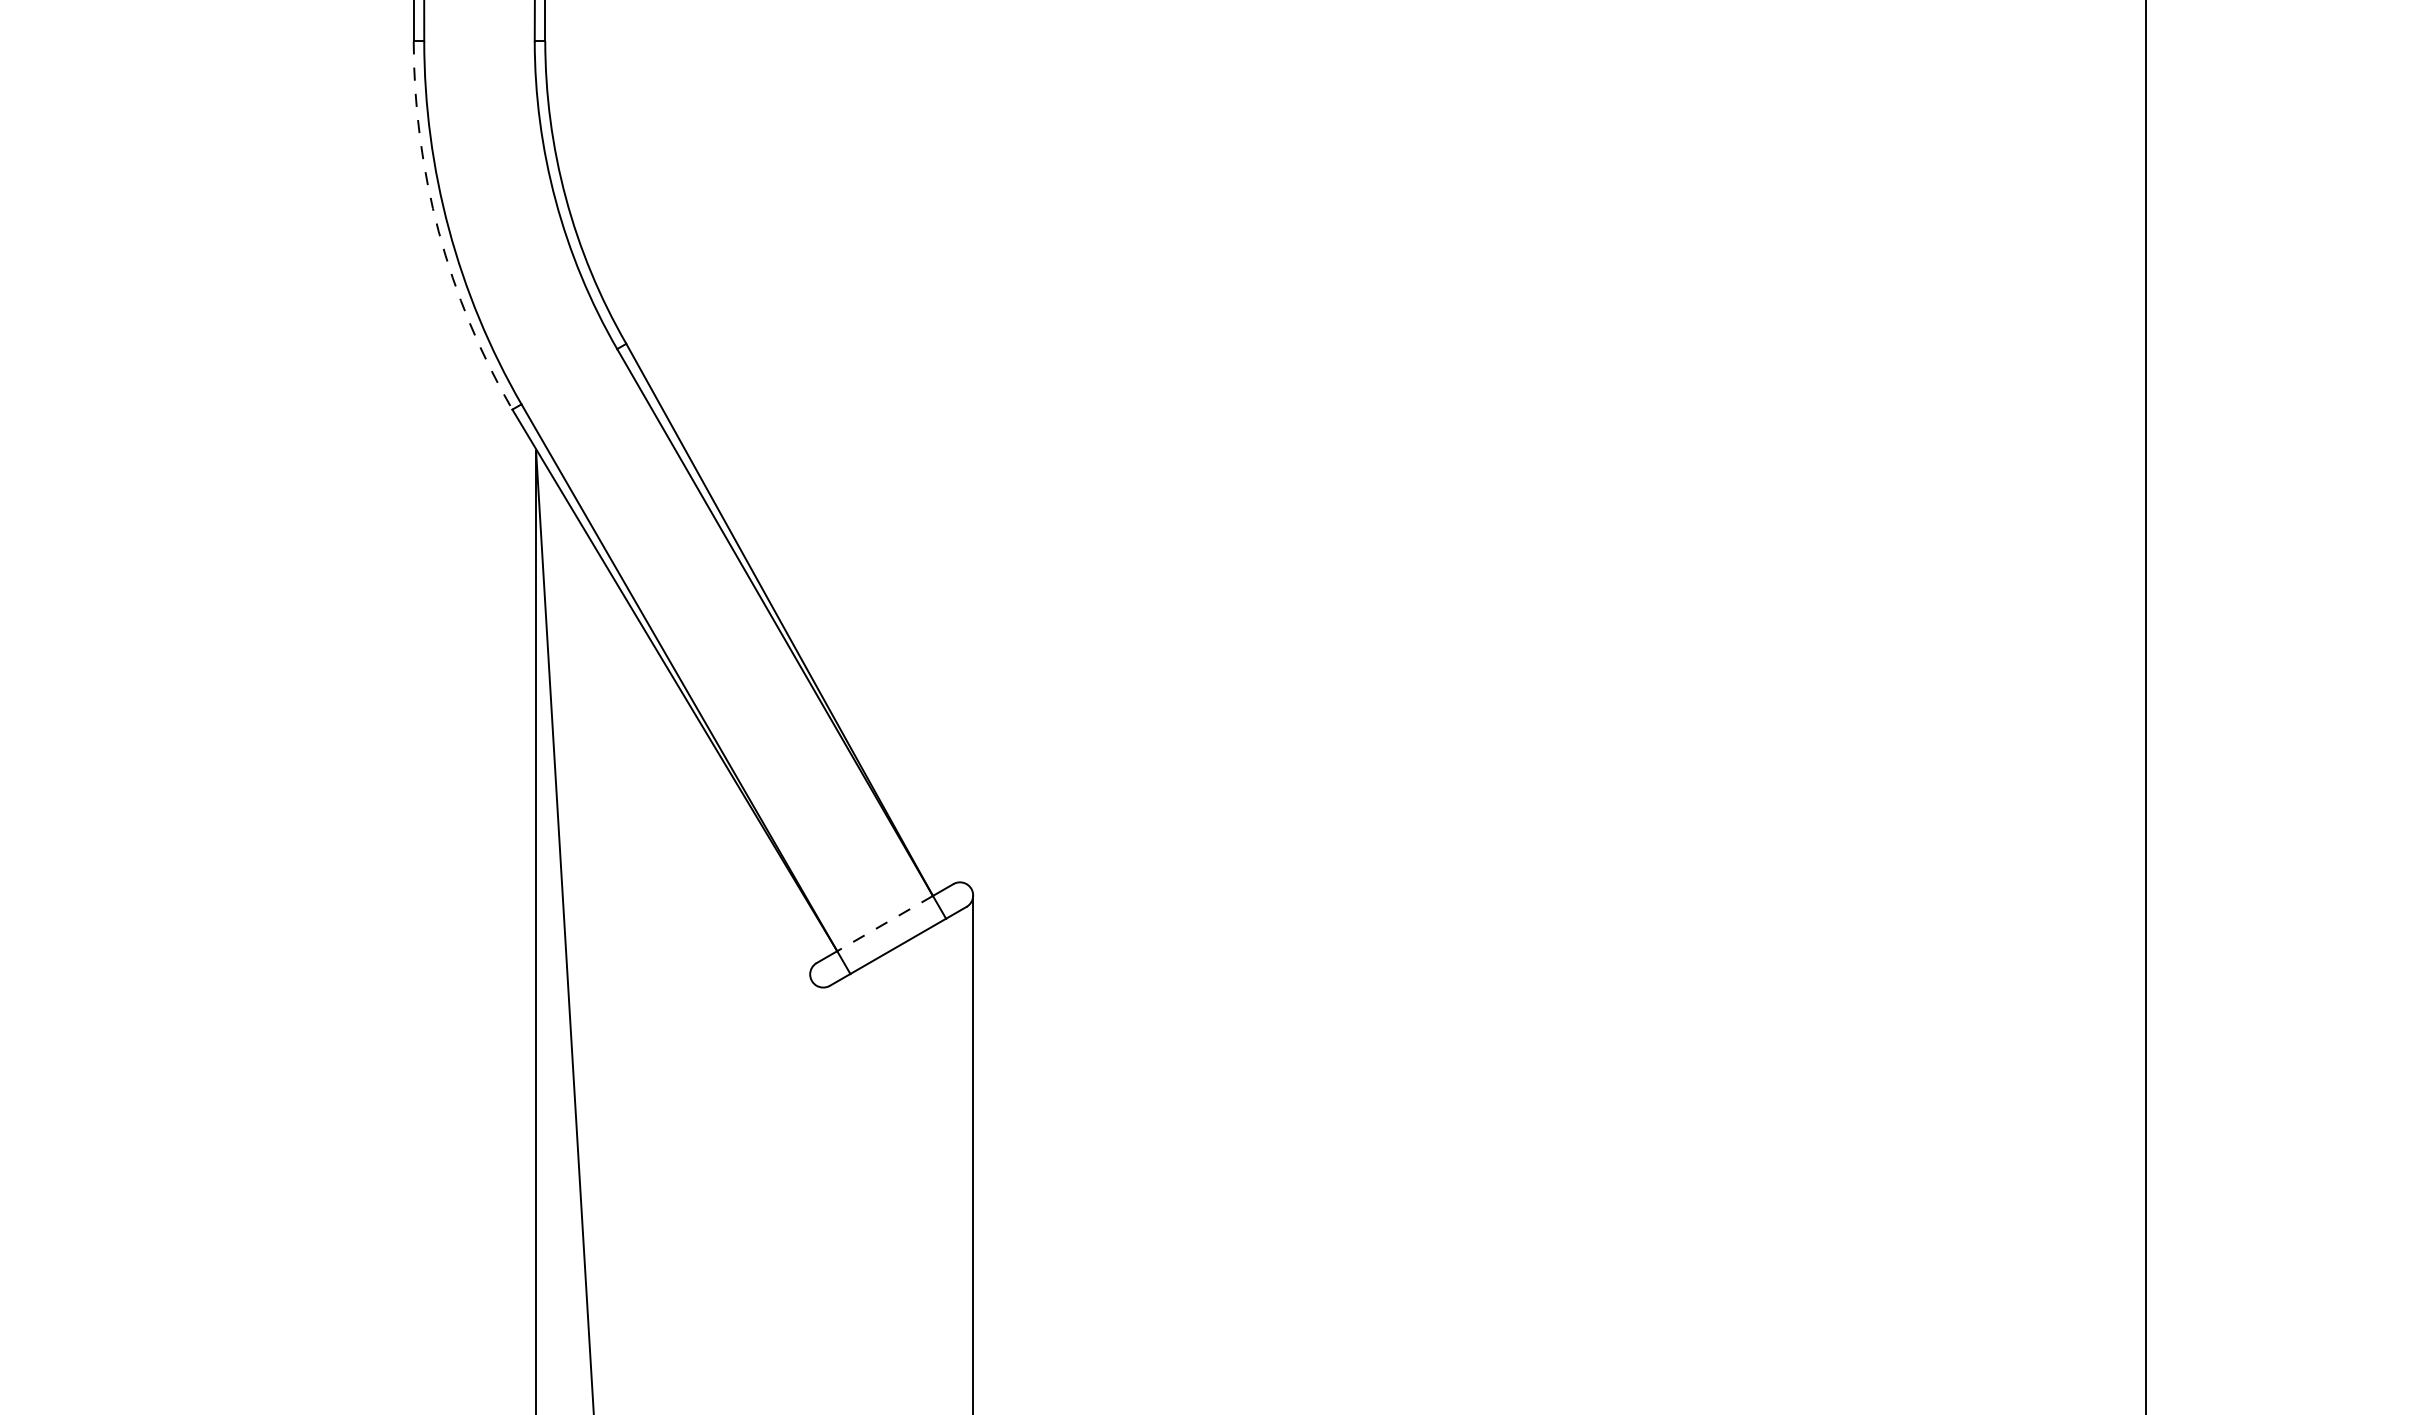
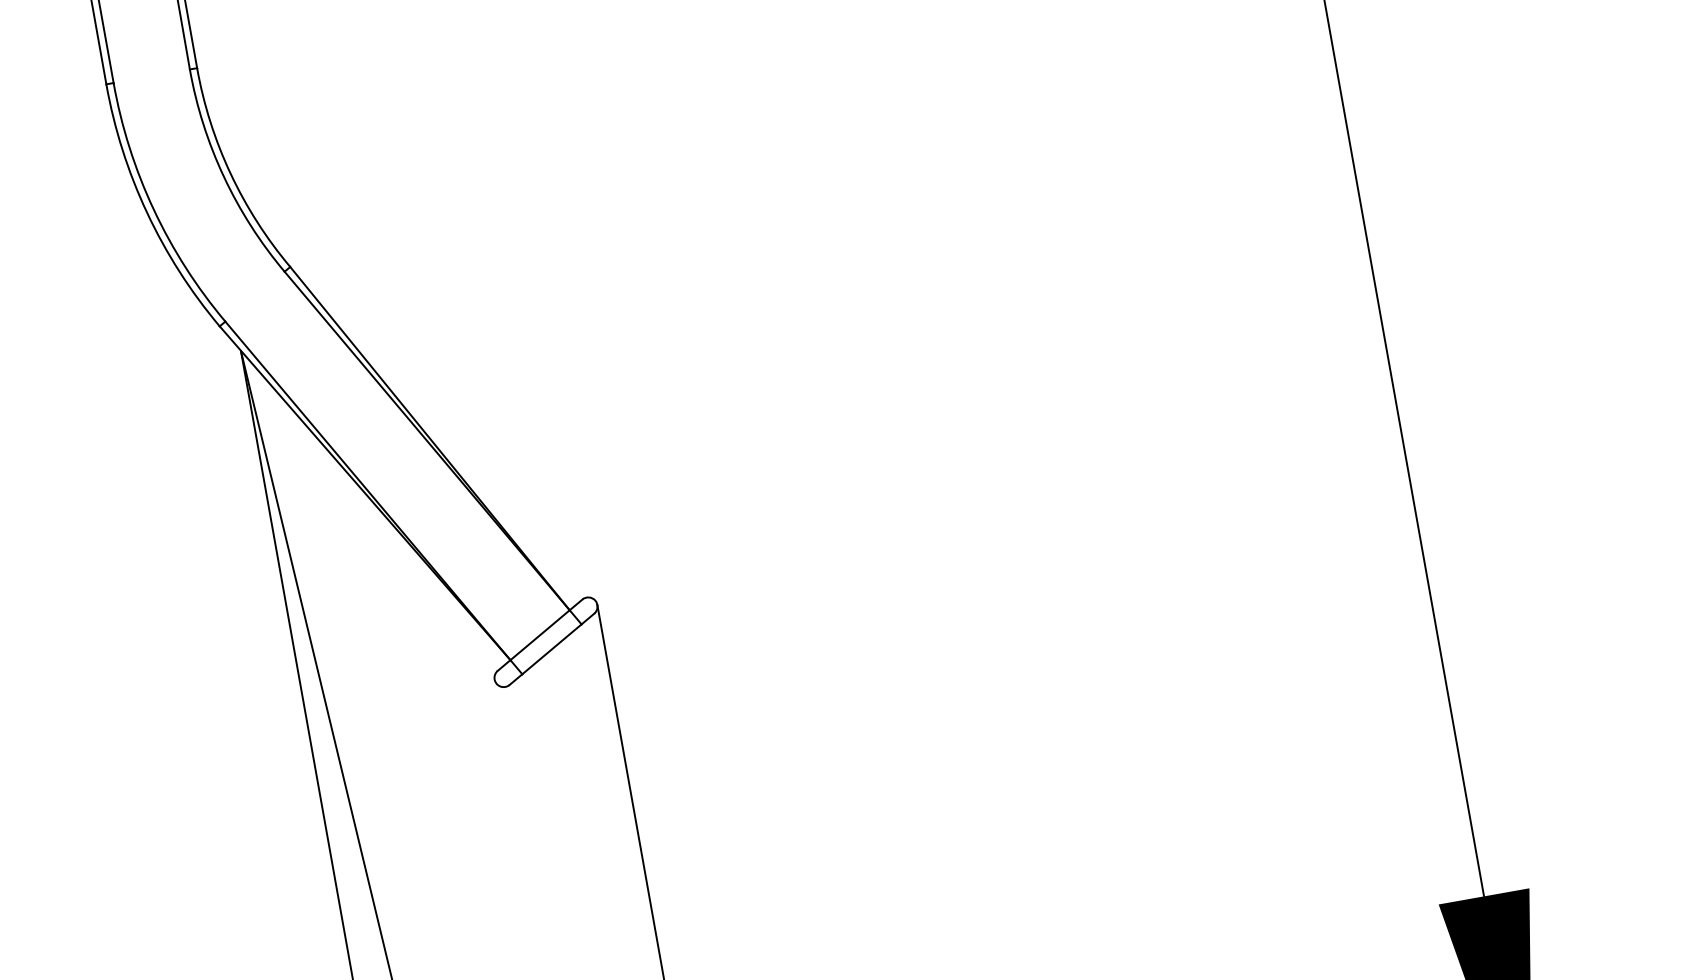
arc: (438, 231) -> (146, 212), dashed -> solid
line: (884, 923) -> (539, 635), dashed -> solid

